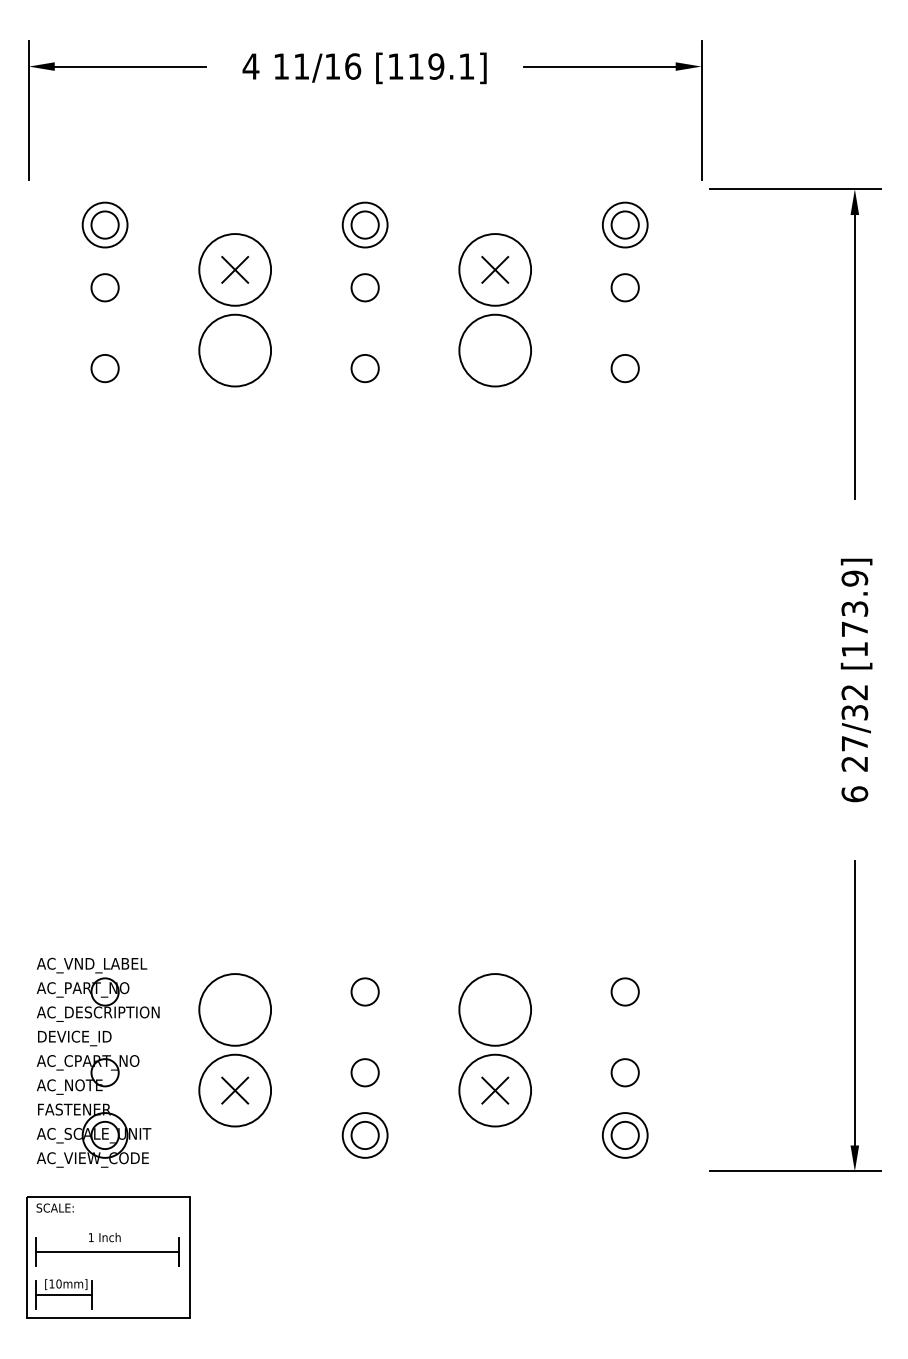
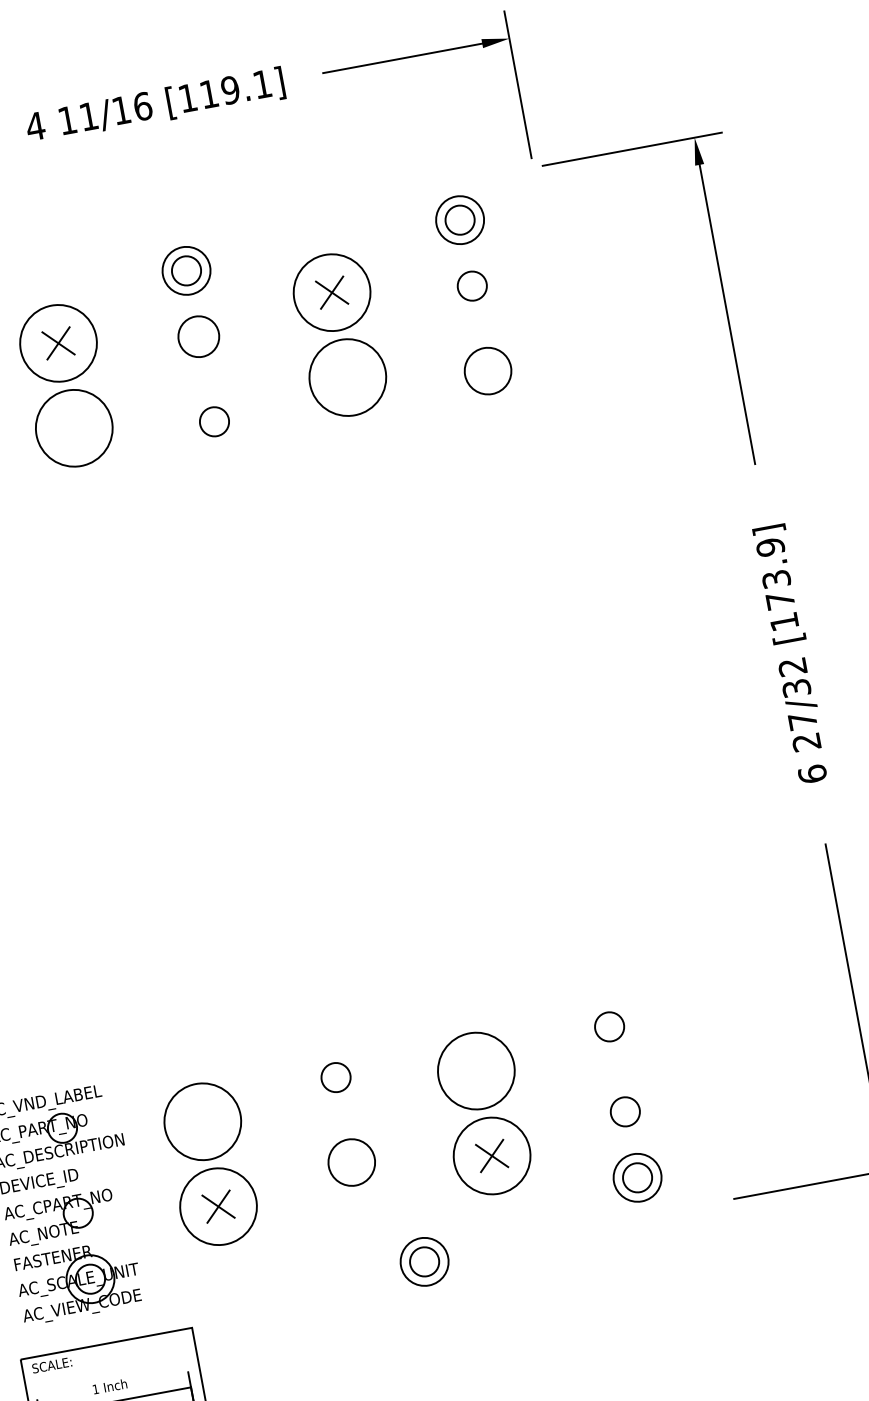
circle: (364, 287) -> (198, 336), size x1.4
circle: (624, 368) -> (487, 371), size x1.6
circle: (364, 1072) -> (351, 1162), size x1.6
part: (364, 1135) -> (423, 1262), moved

